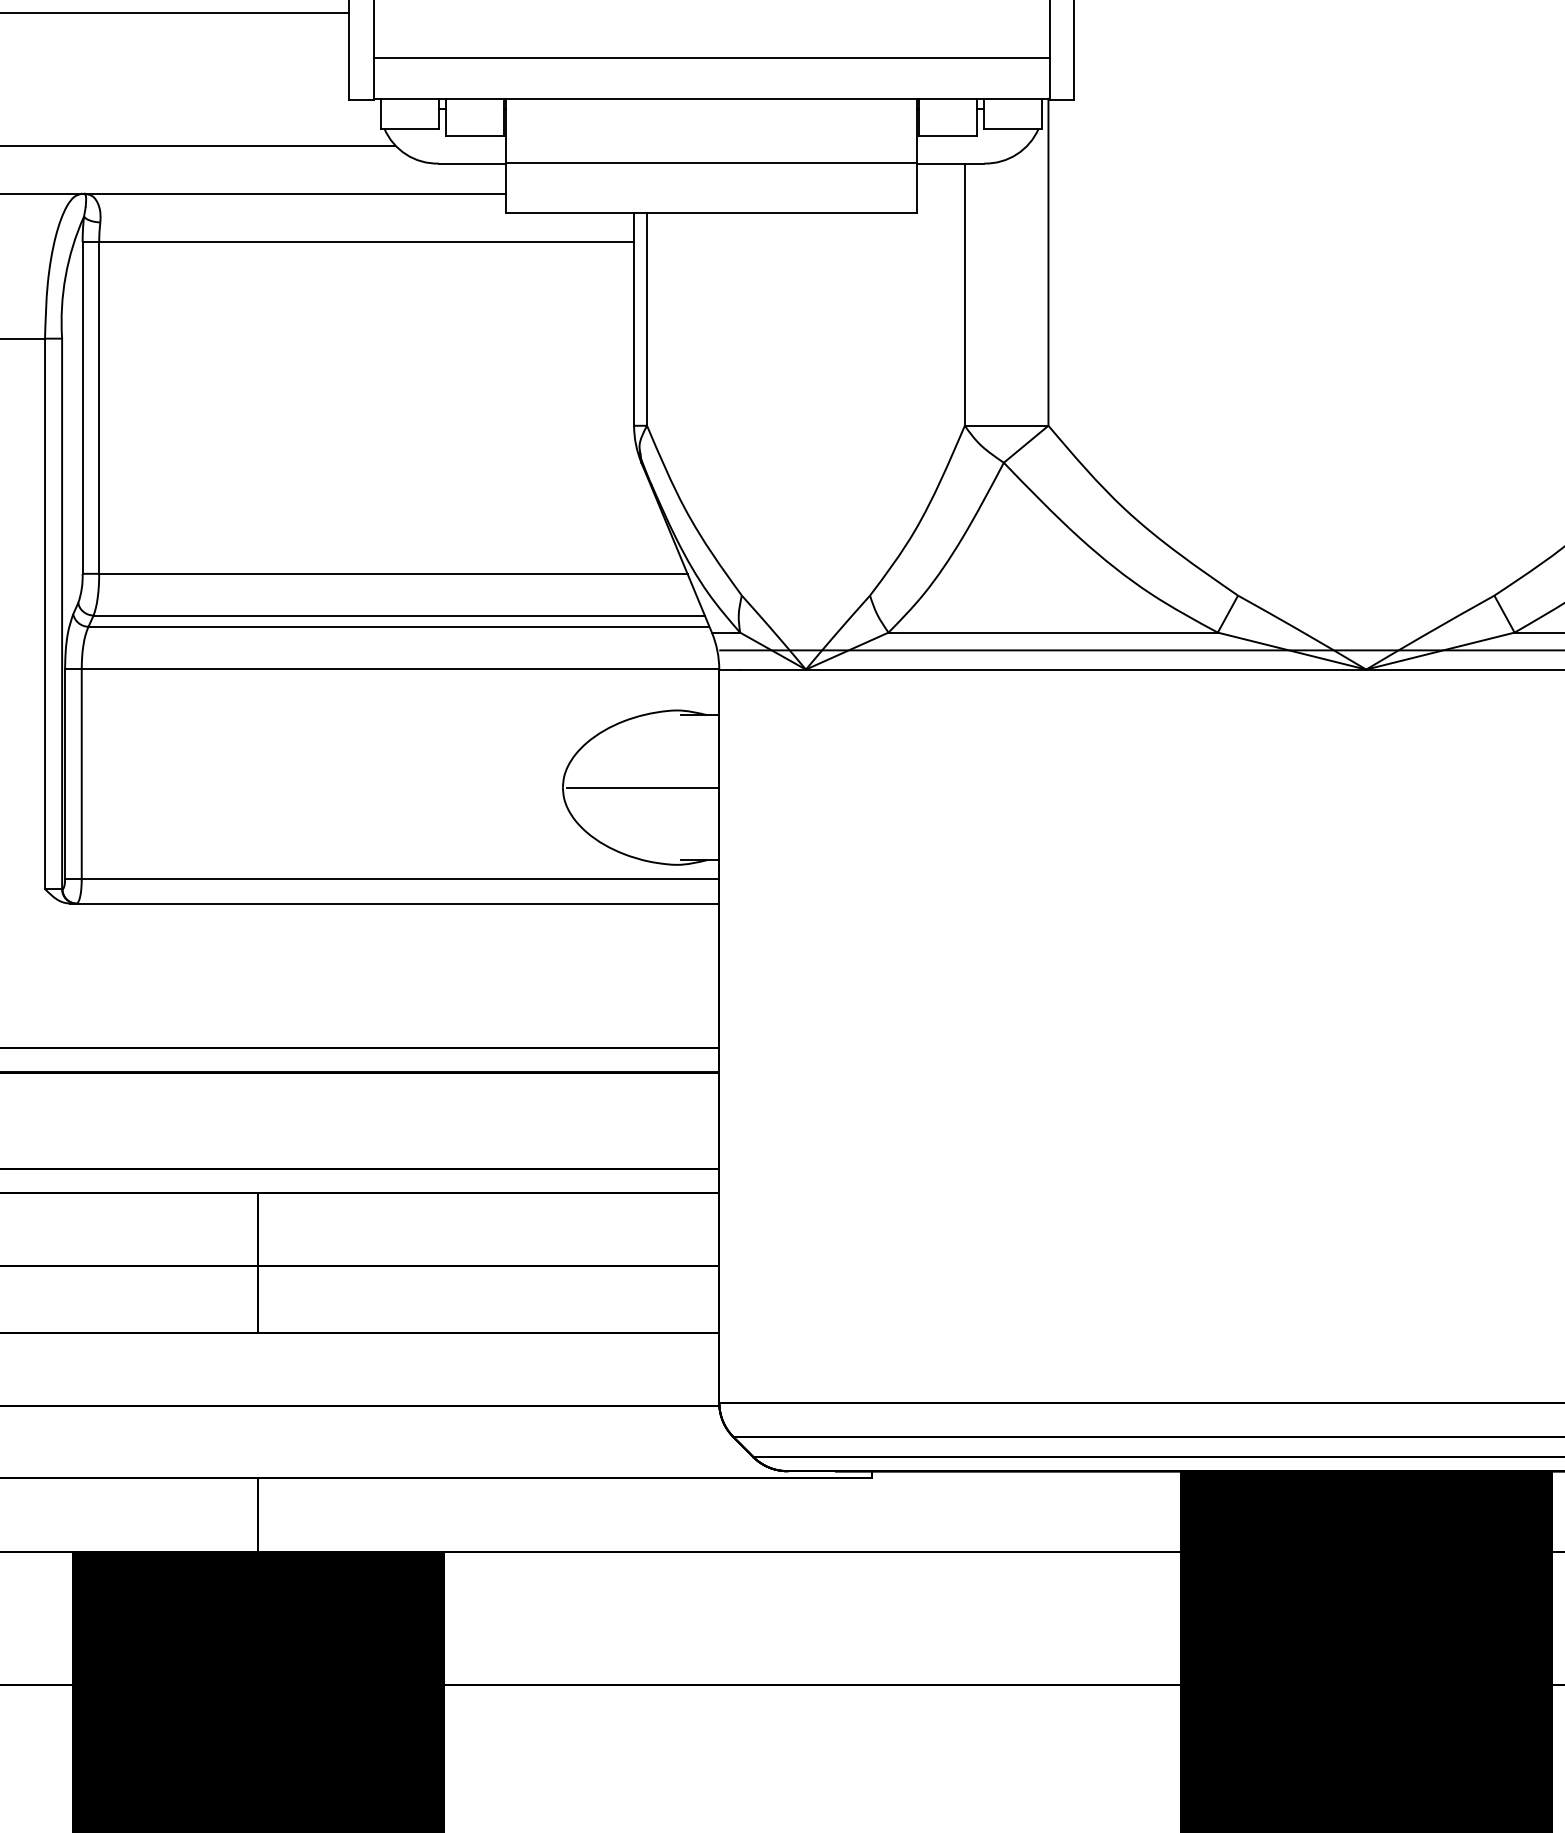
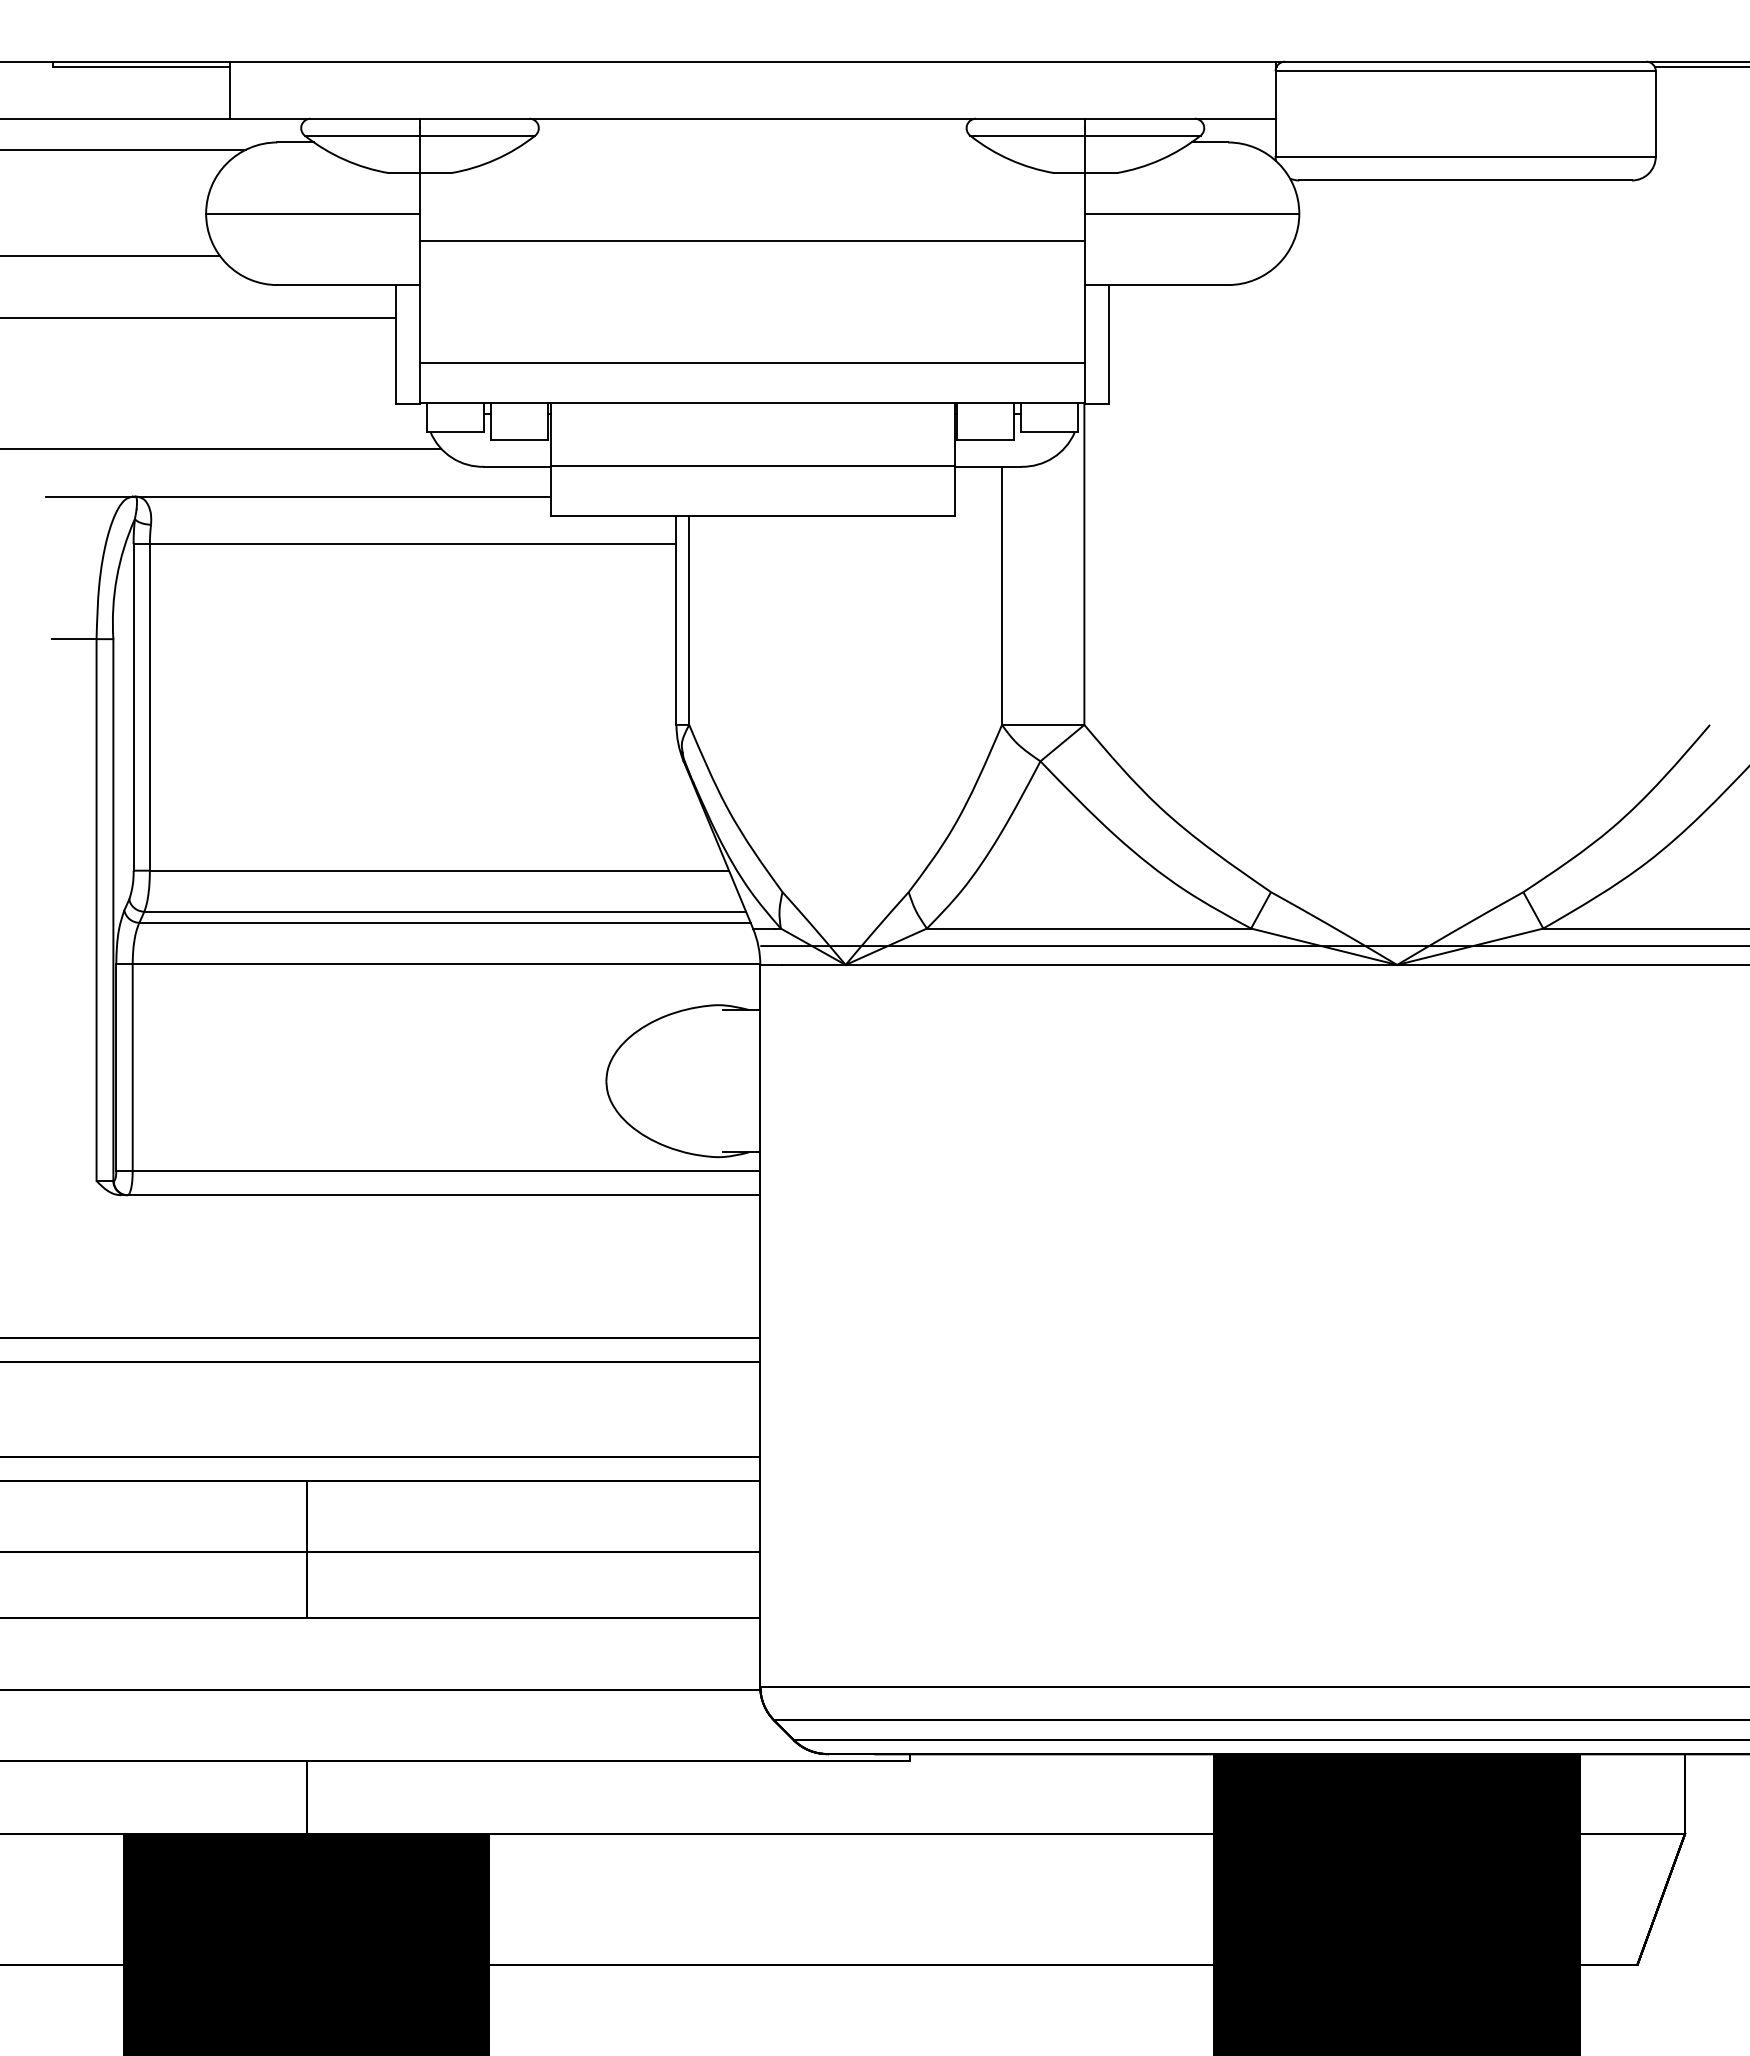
line: (643, 787) -> (685, 1081), removed

